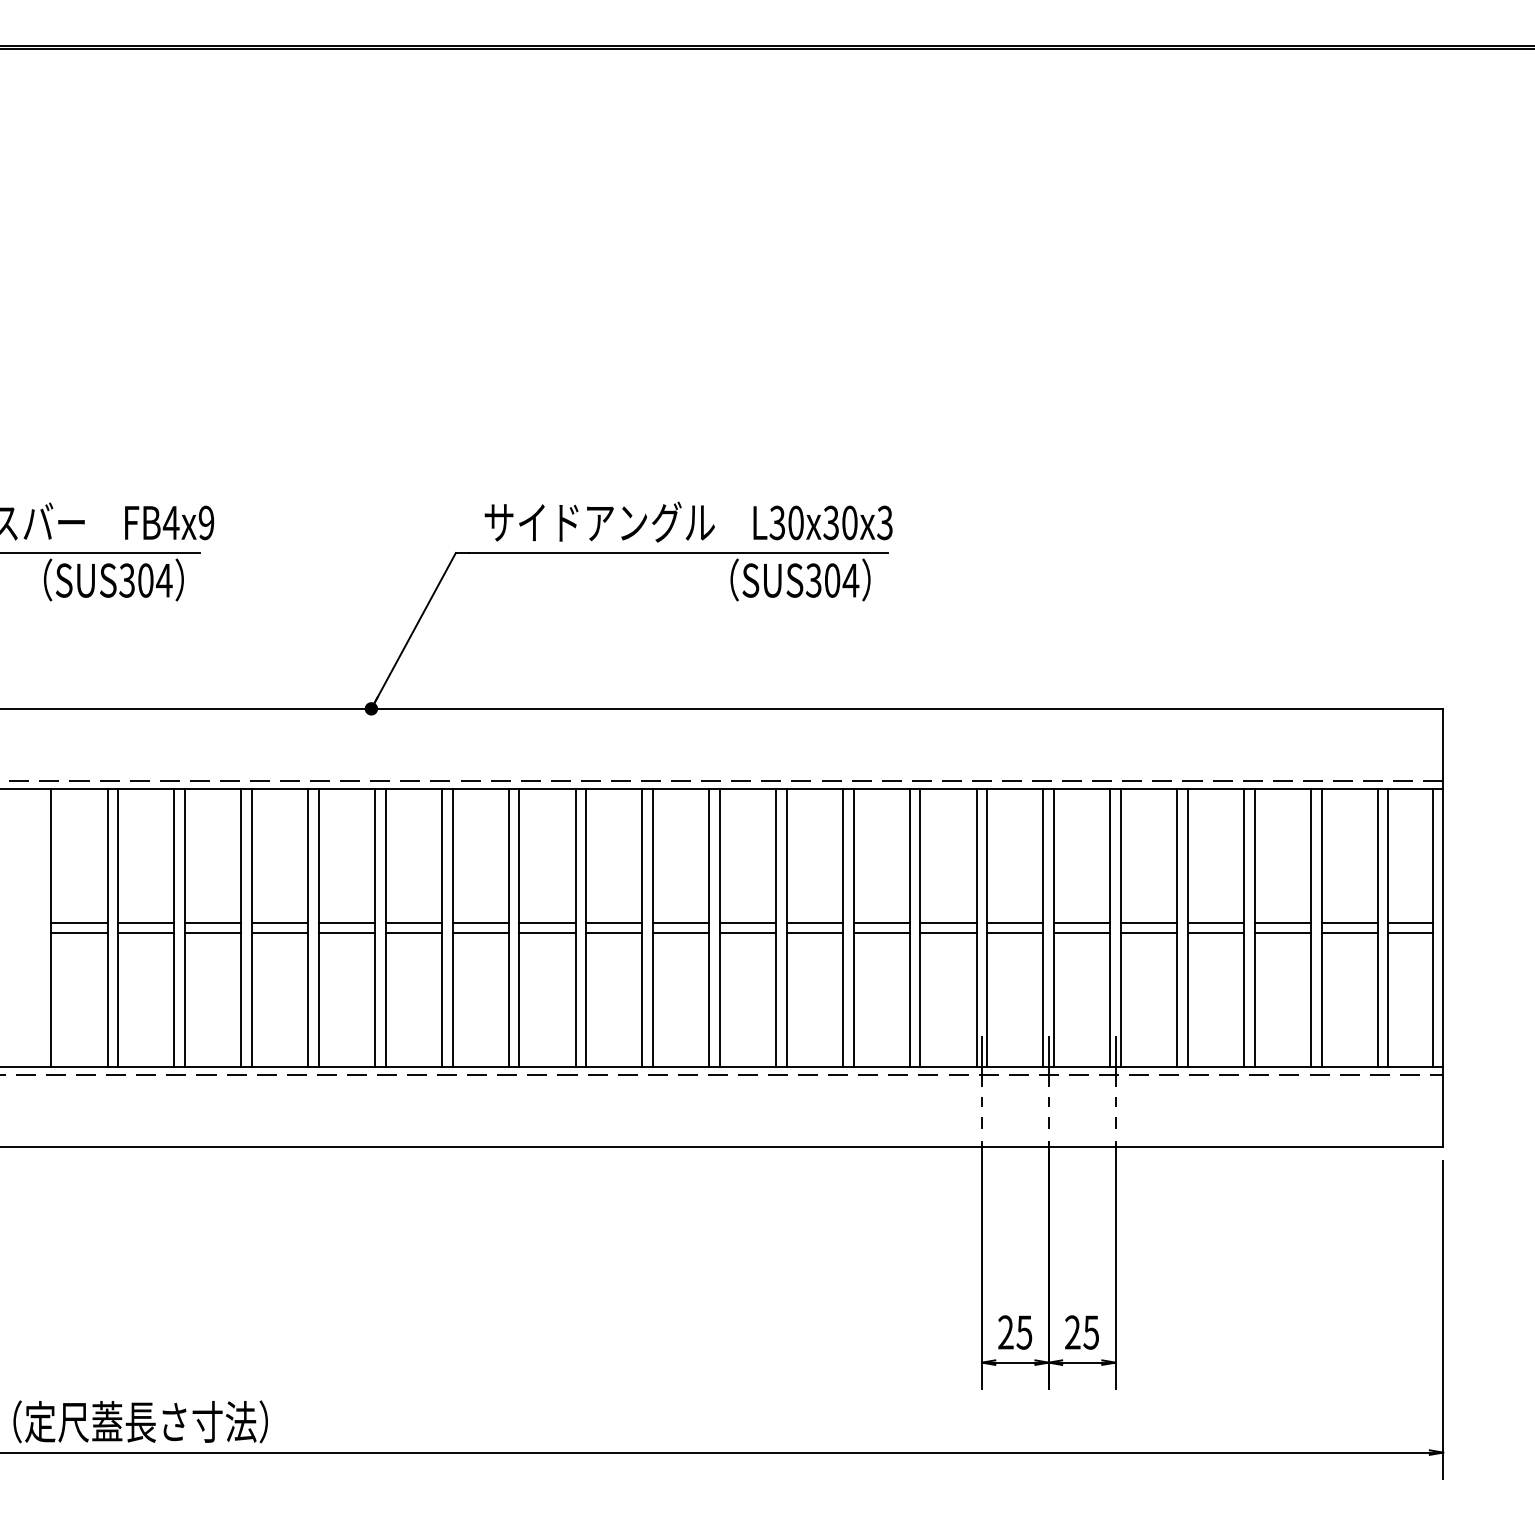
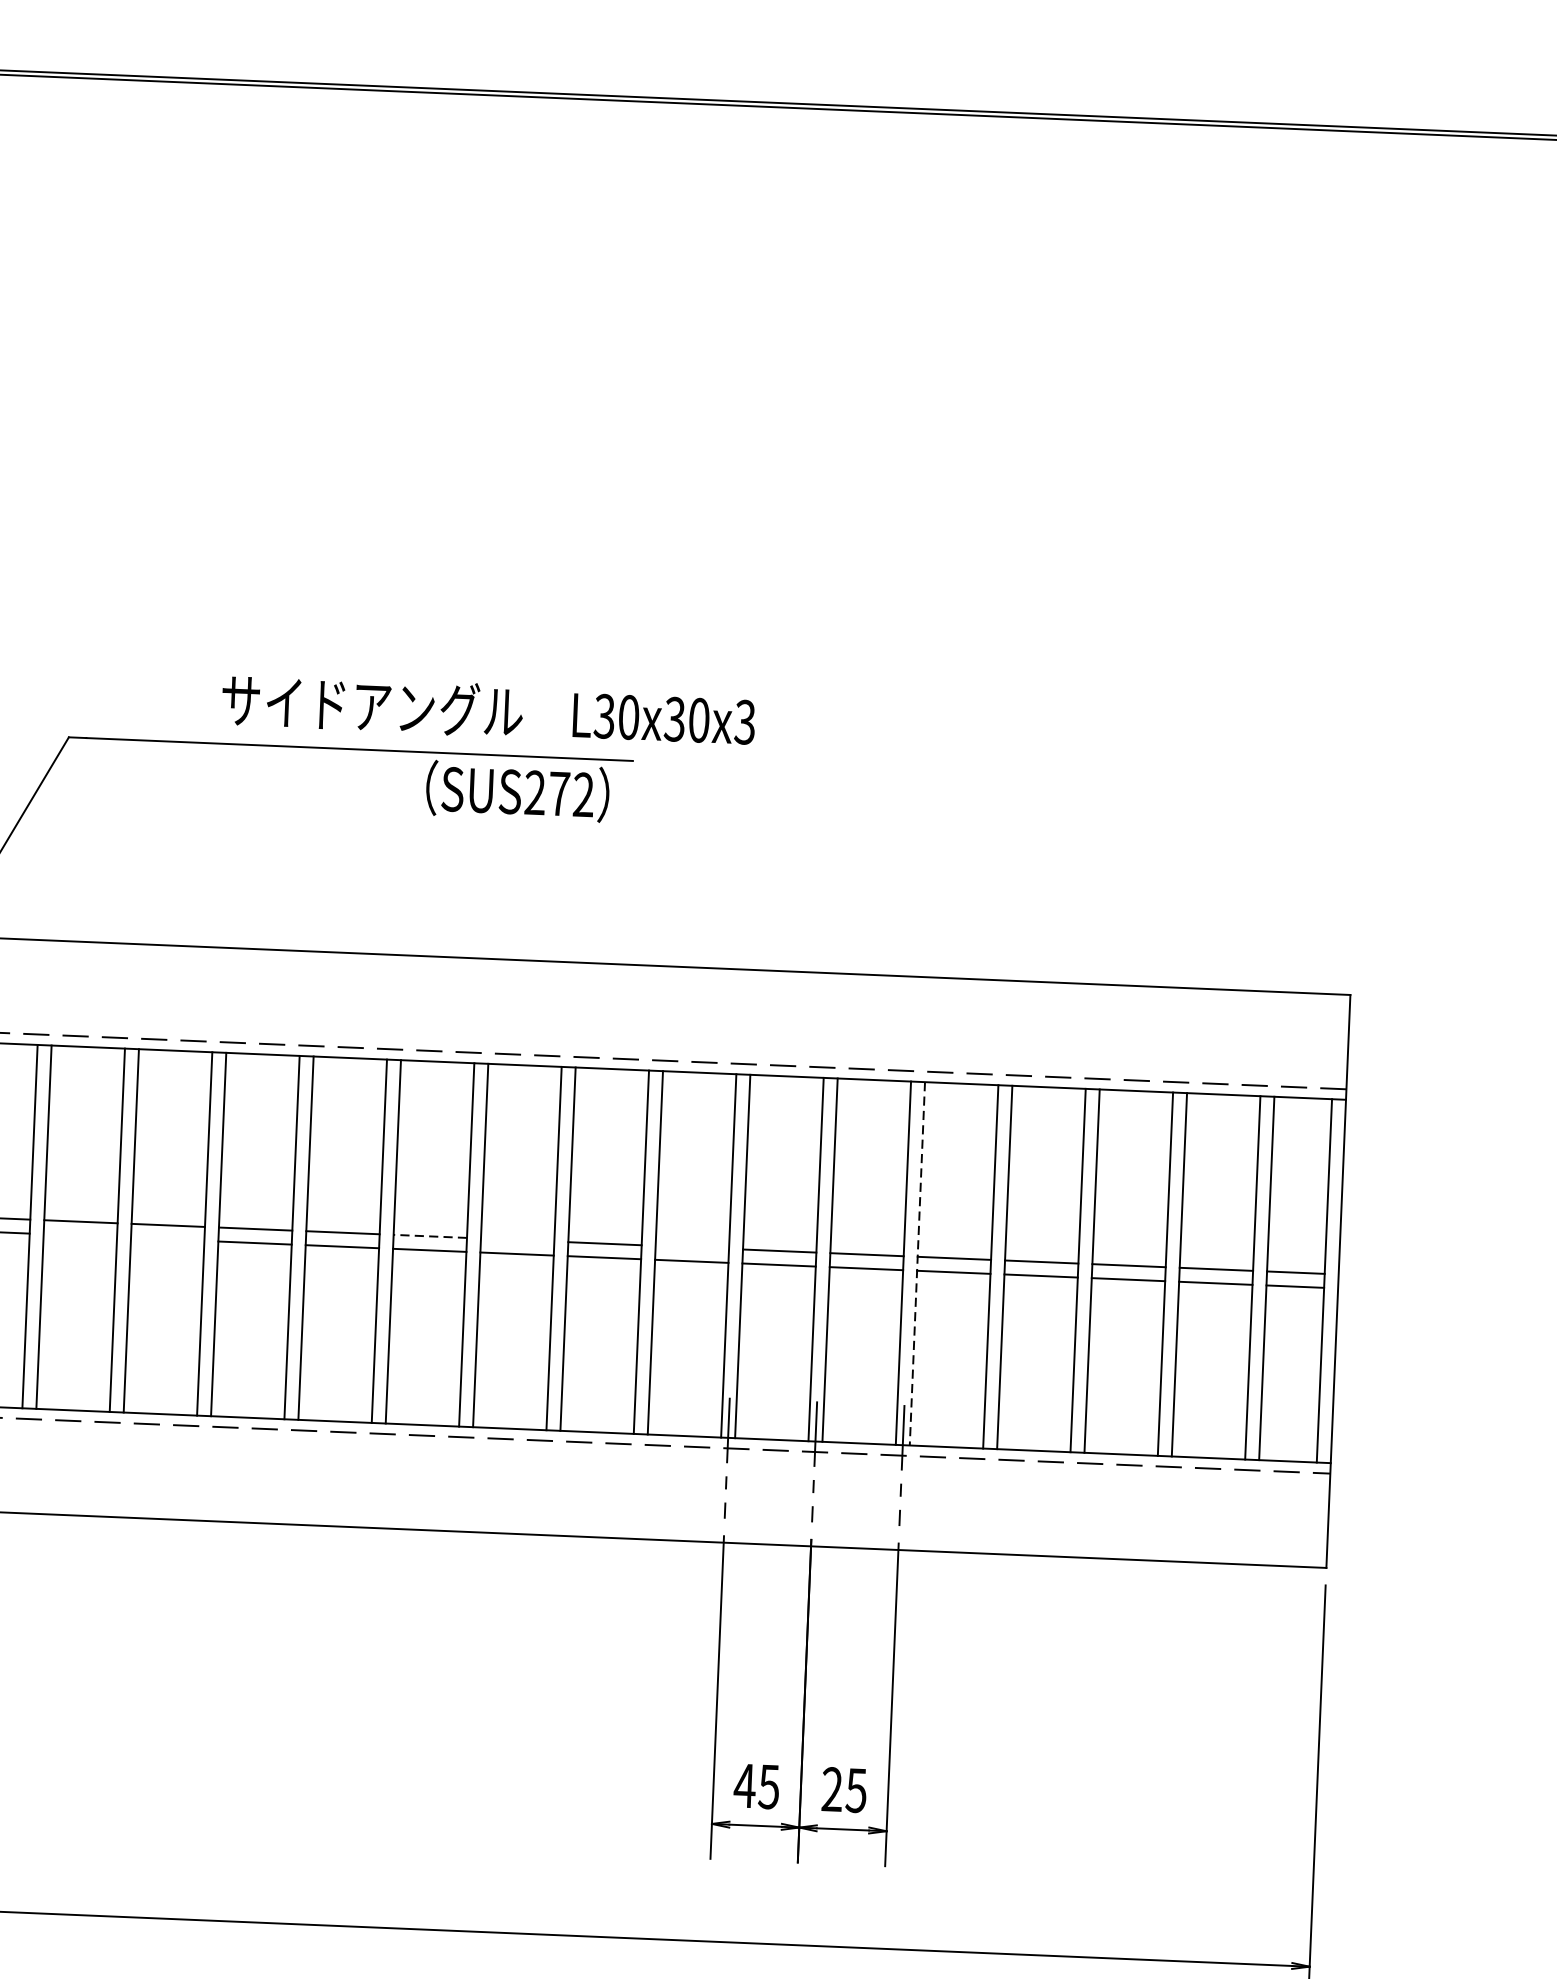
text: (688, 521) -> (488, 709), moved
text: (832, 580) -> (559, 793), SUS304 -> SUS272
line: (747, 922) -> (429, 1236), solid -> dashed
line: (814, 922) -> (517, 1239), removed
line: (948, 922) -> (692, 1247), removed
line: (1120, 928) -> (916, 1264), solid -> dashed
line: (480, 933) -> (80, 1235), removed
line: (547, 933) -> (167, 1239), removed
text: (1005, 1332) -> (744, 1785), 25 -> 45

